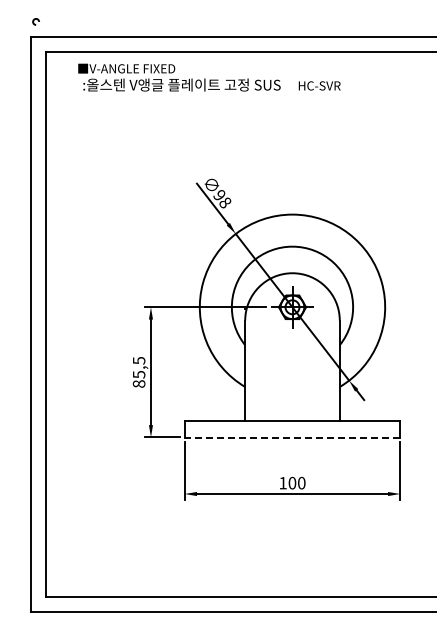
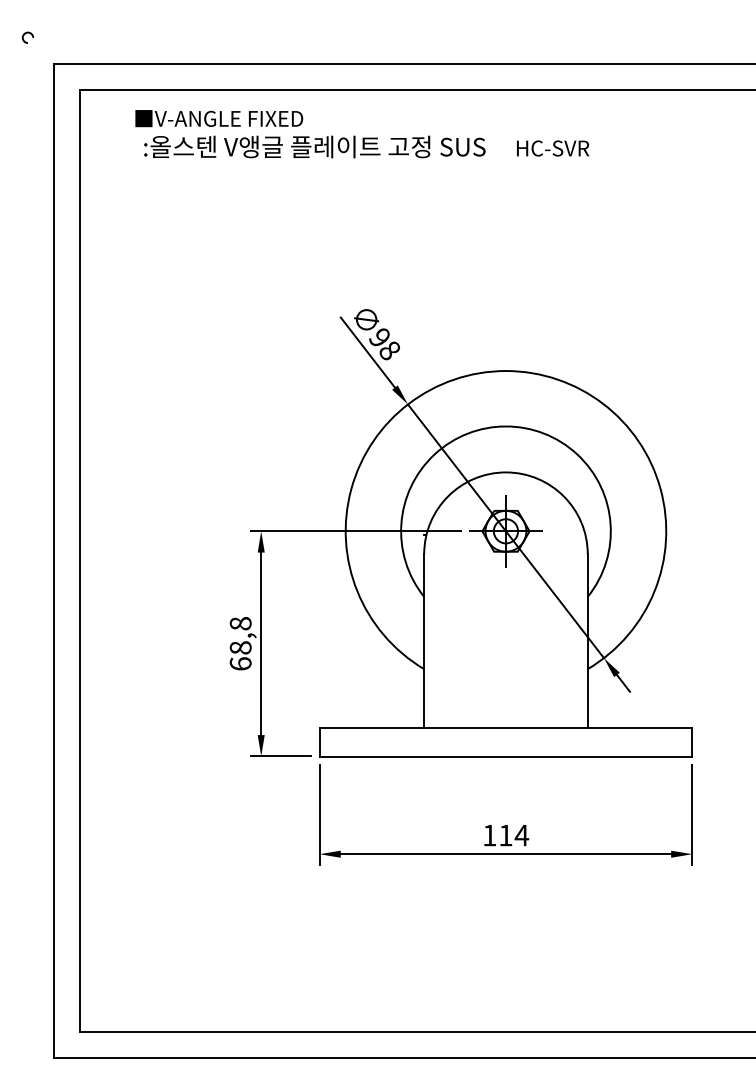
arc: (34, 21) -> (25, 37), moved
text: (138, 371) -> (239, 642), 85,5 -> 68,8
line: (292, 437) -> (505, 756), dashed -> solid
text: (296, 482) -> (512, 834), 100 -> 114

